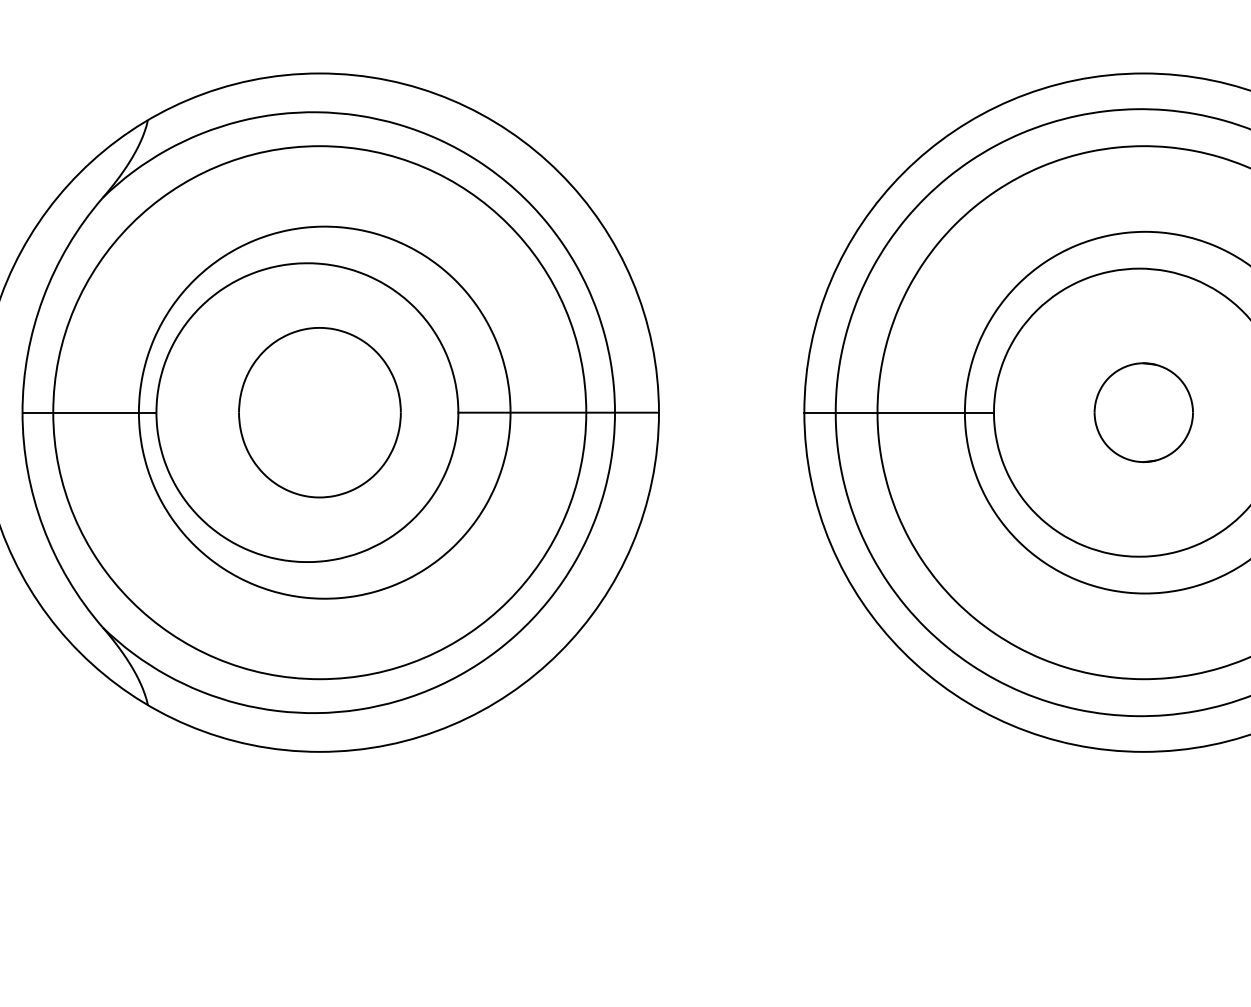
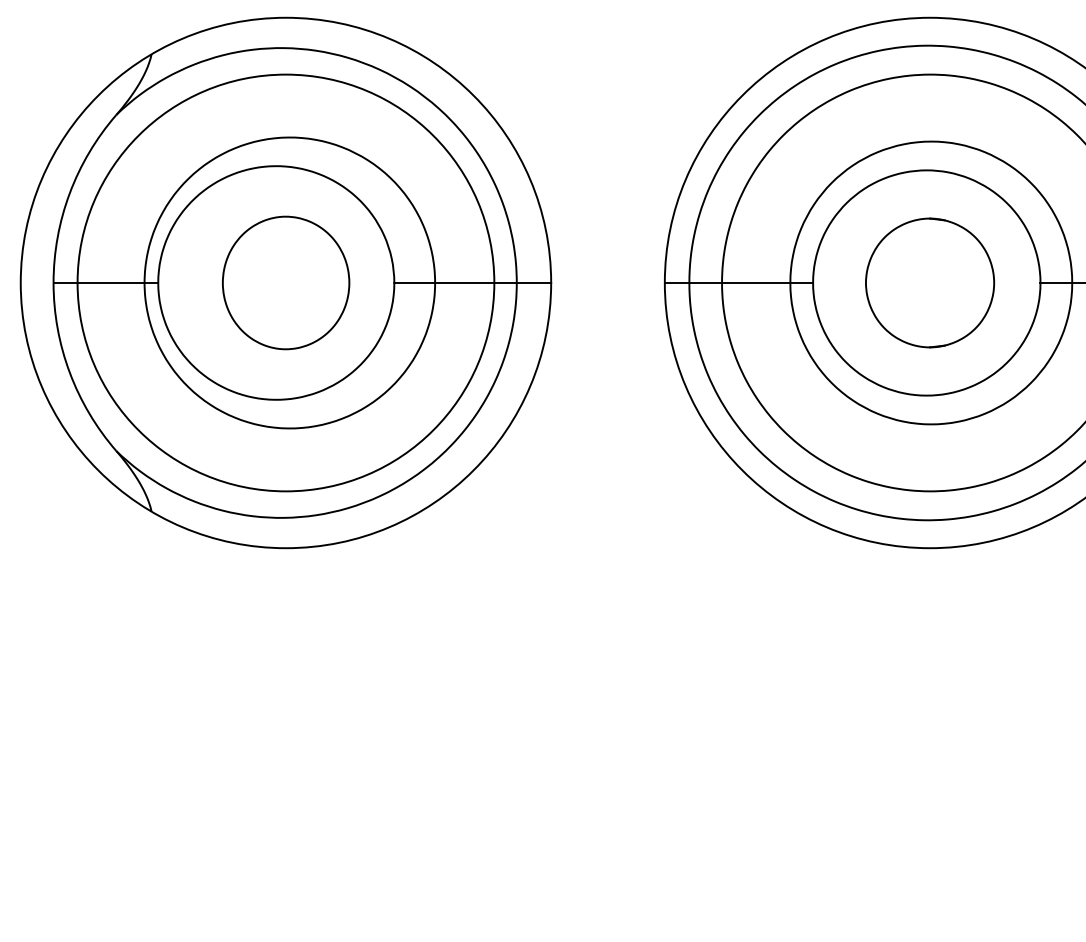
part: (1144, 412) -> (930, 282), size x1.67

